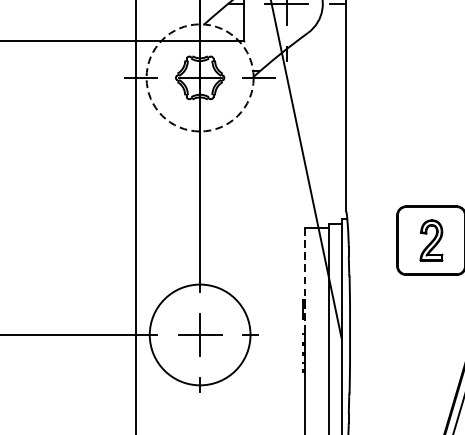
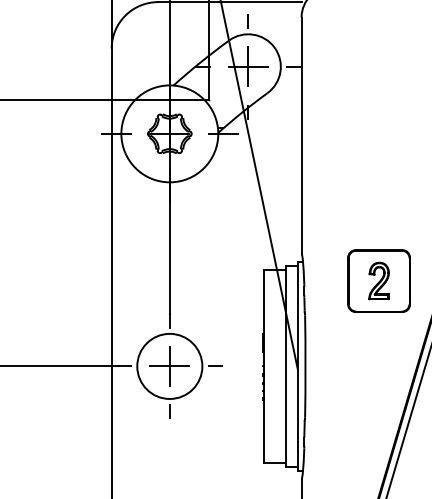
circle: (199, 77) -> (169, 133), dashed -> solid
line: (304, 282) -> (264, 318), dashed -> solid
circle: (199, 333) -> (169, 365), size x0.71

